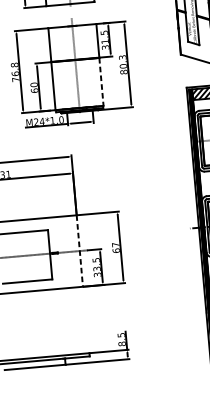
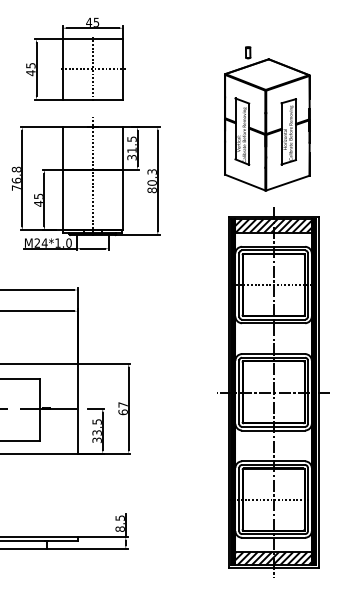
line: (101, 82) -> (123, 200), dashed -> solid
text: (34, 87) -> (38, 199), 60 -> 45
line: (79, 250) -> (77, 408), dashed -> solid

